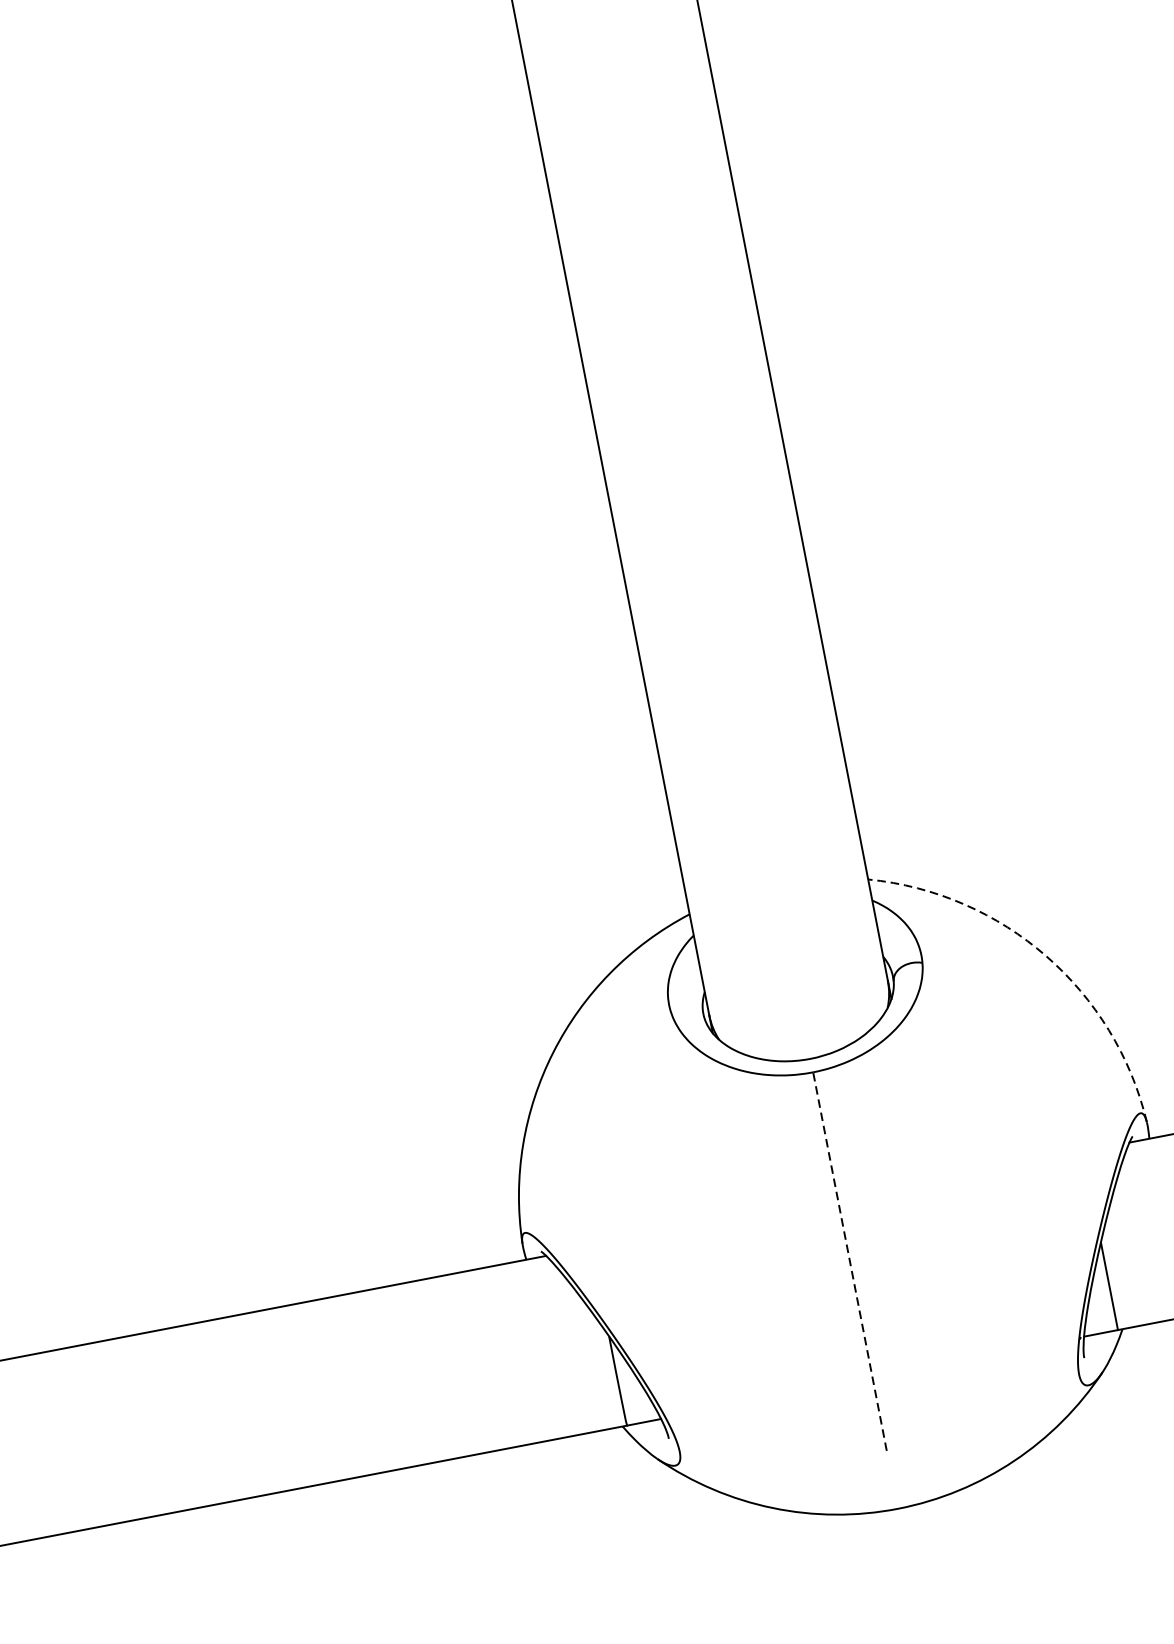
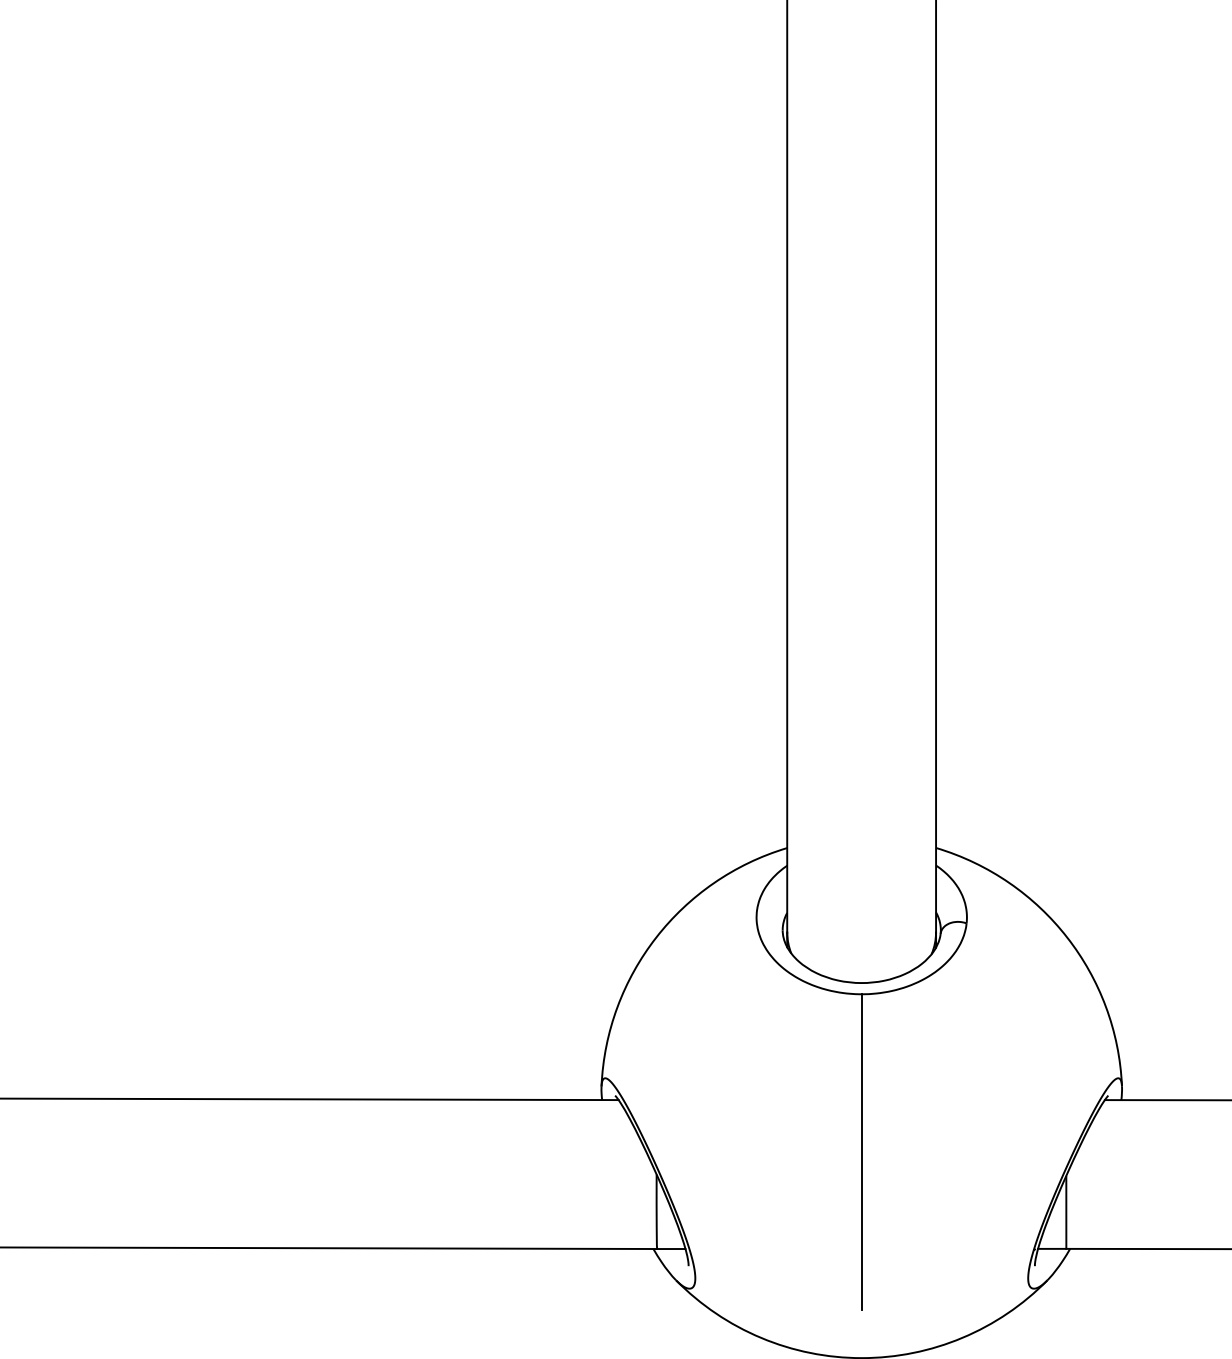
arc: (1046, 956) -> (1067, 937), dashed -> solid
line: (849, 1262) -> (861, 1152), dashed -> solid

